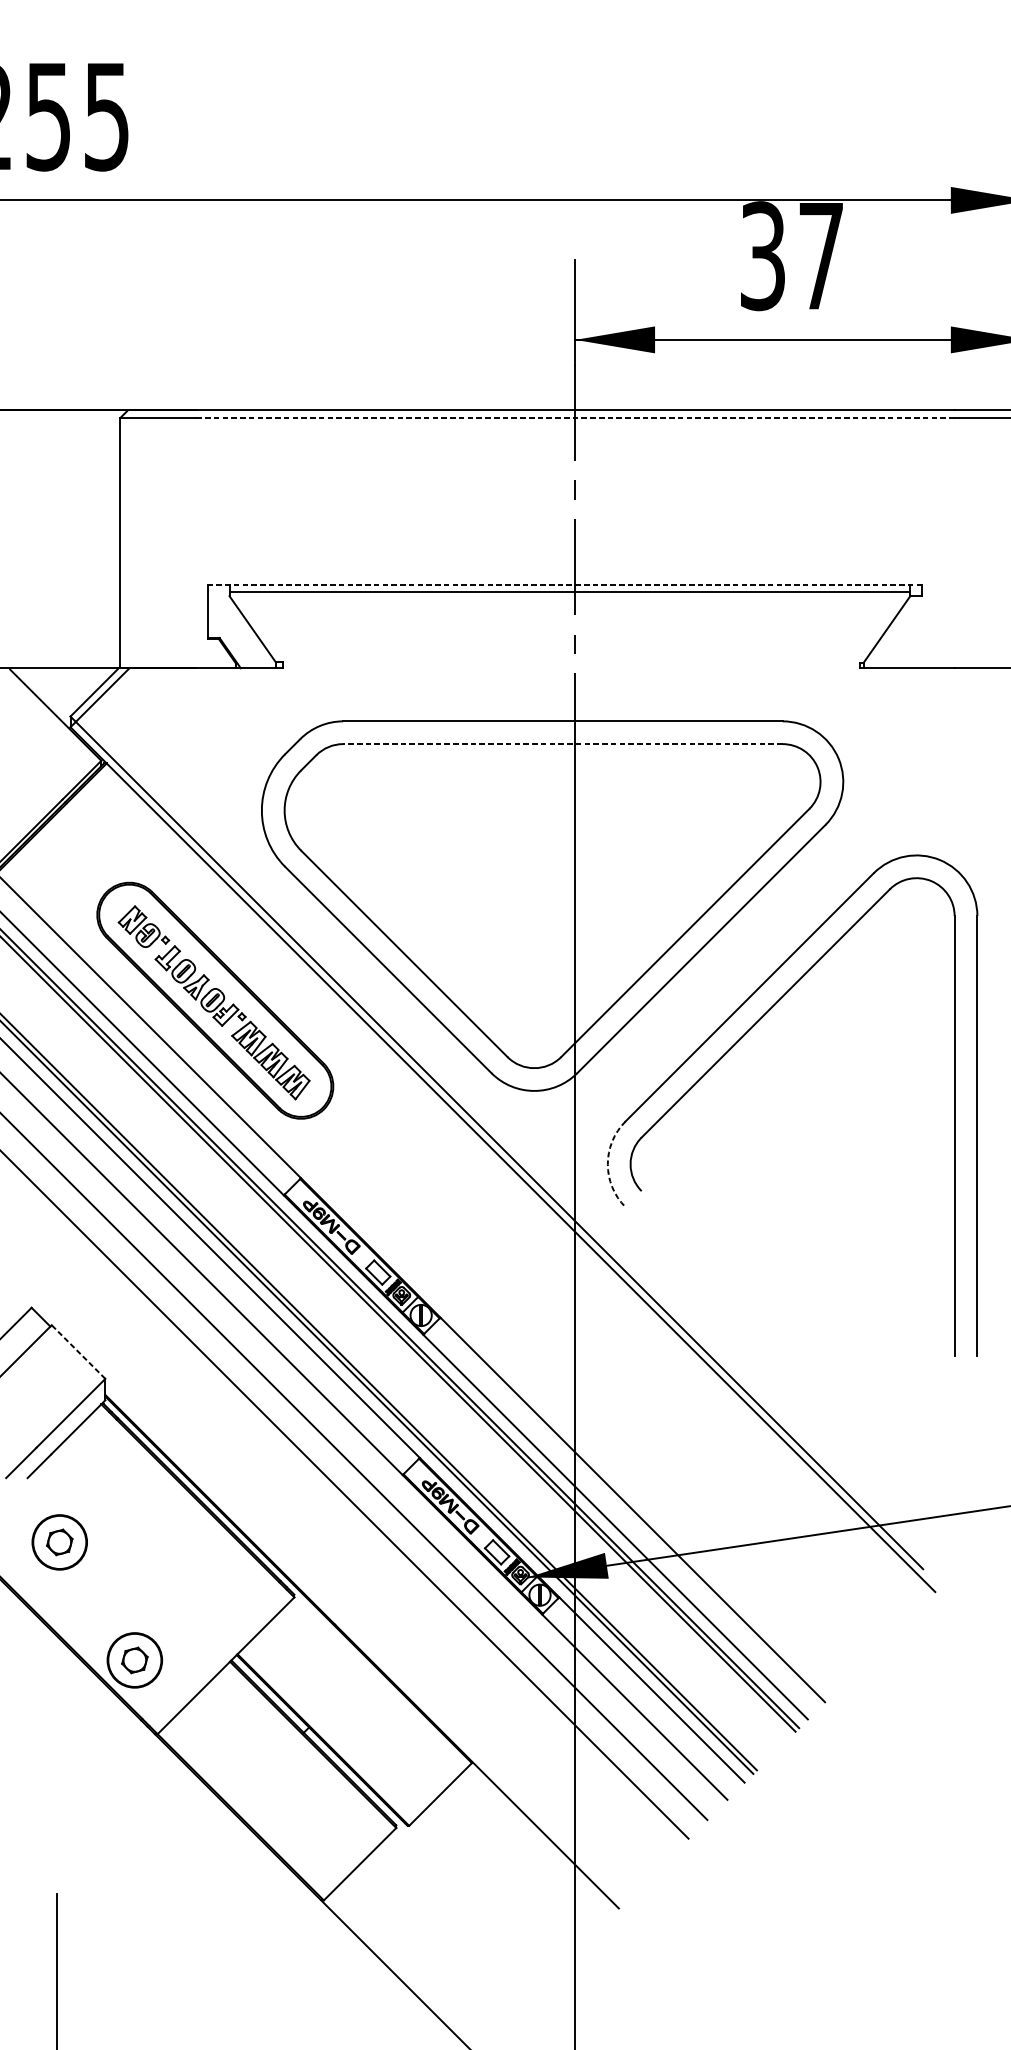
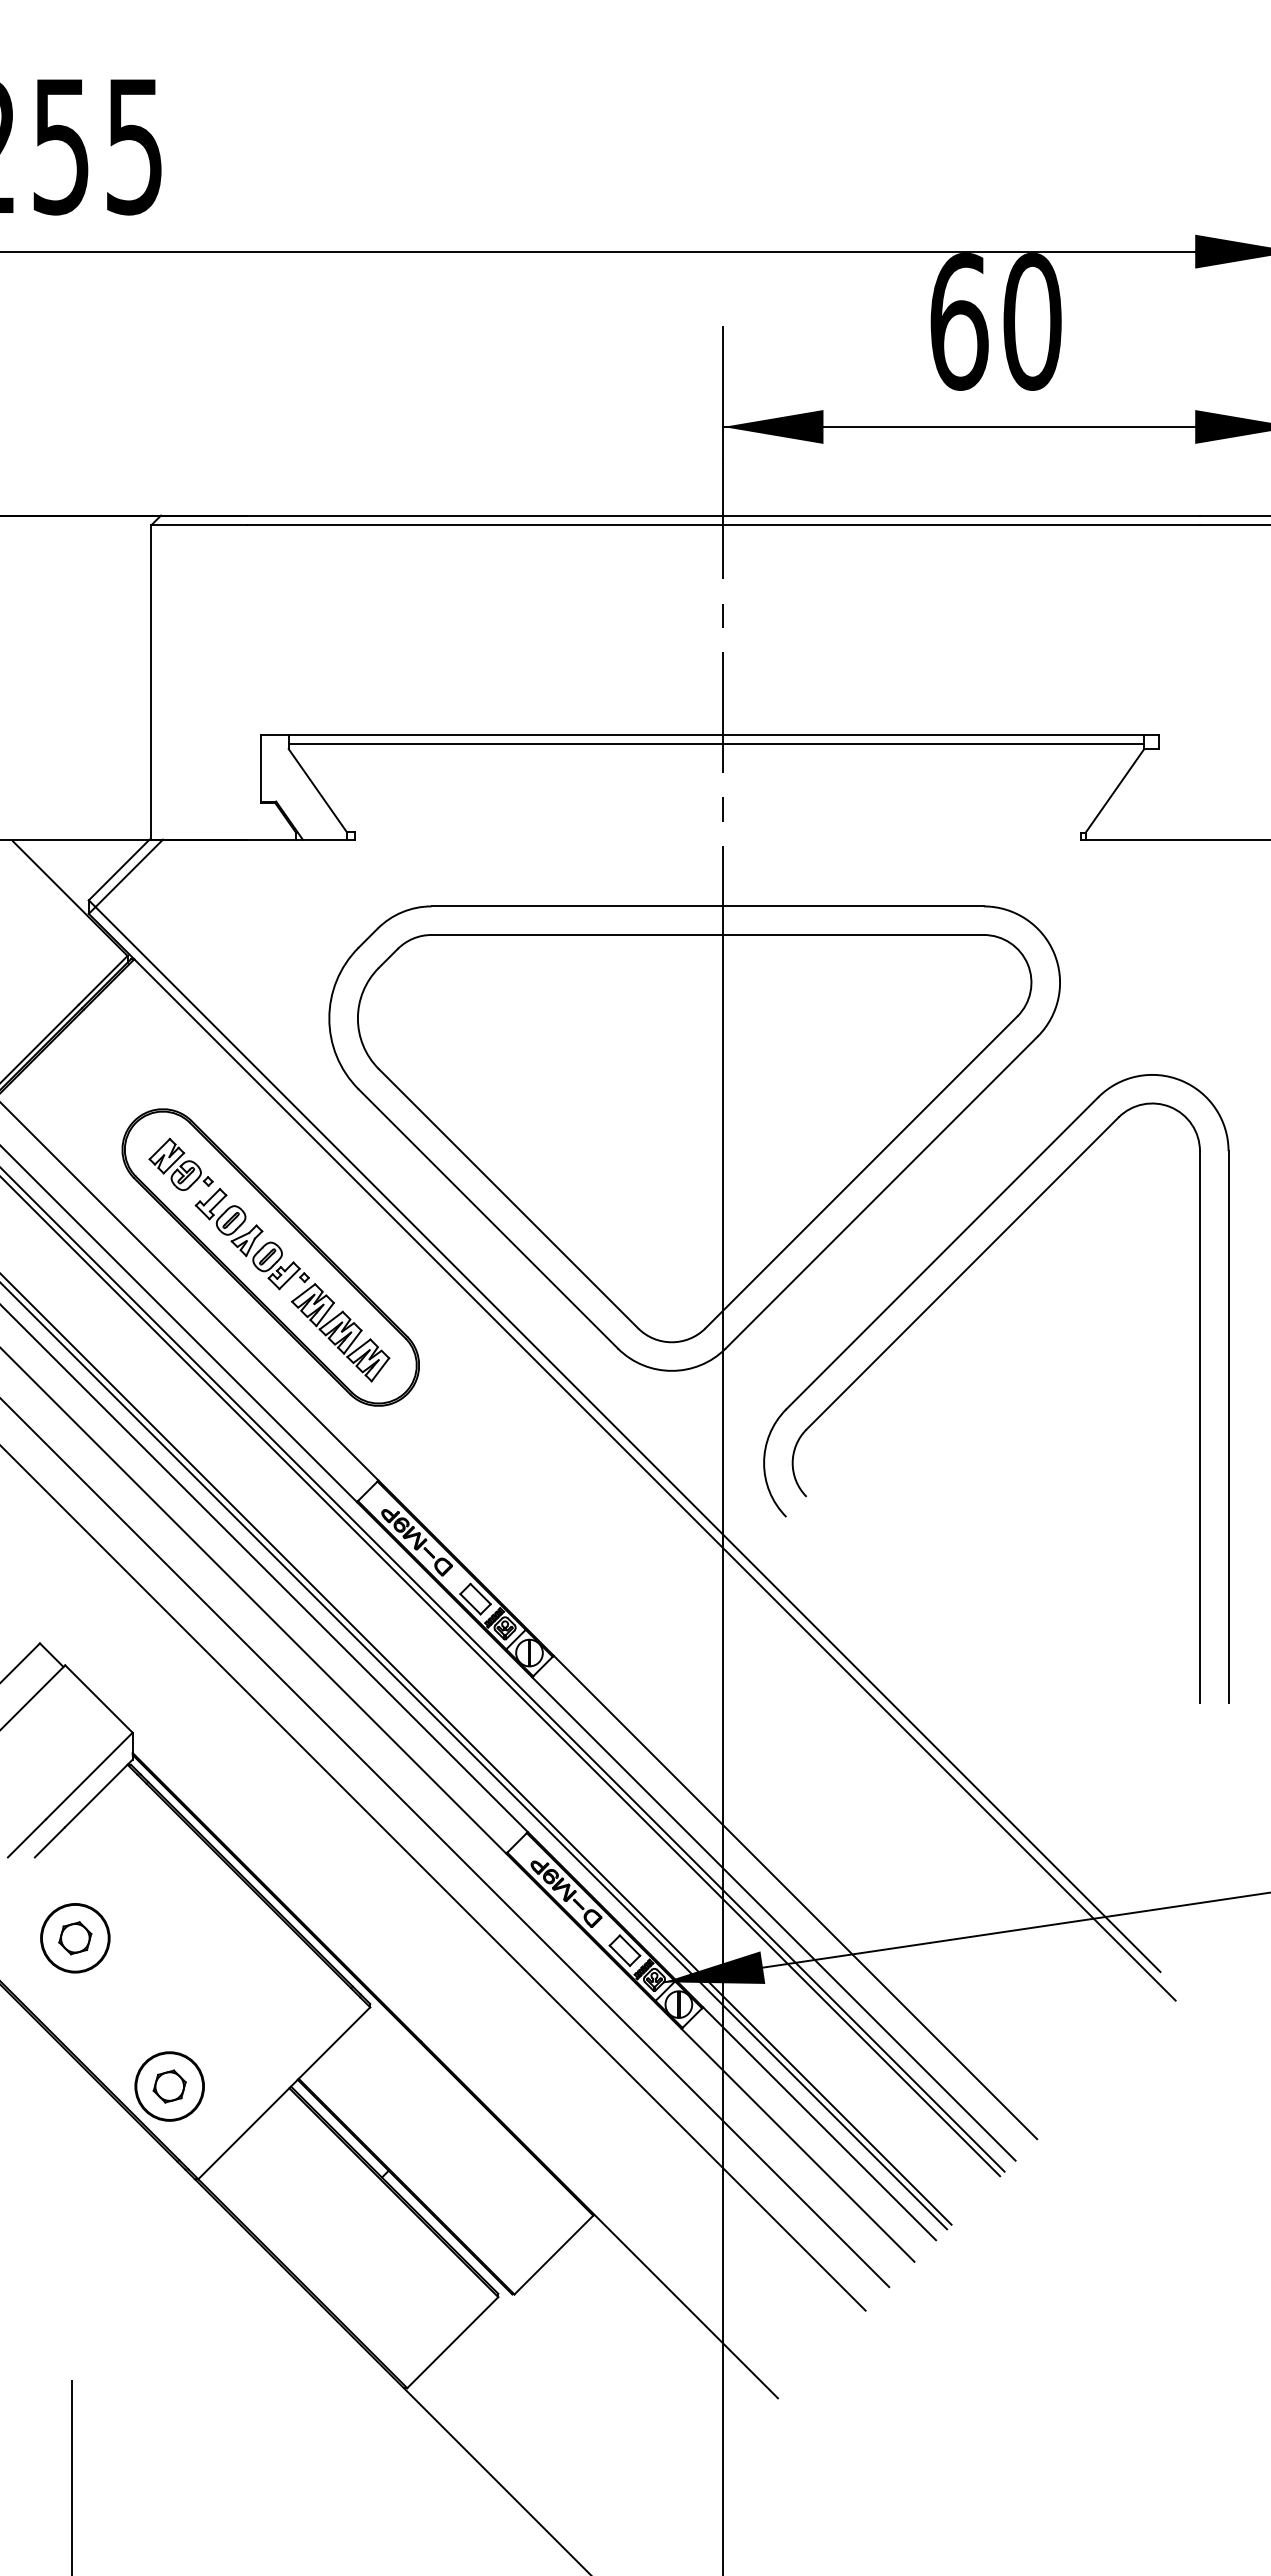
text: (791, 255) -> (995, 321), 37 -> 60
line: (575, 418) -> (723, 525), dashed -> solid
line: (565, 584) -> (710, 734), dashed -> solid
line: (562, 744) -> (707, 935), dashed -> solid
arc: (608, 1164) -> (764, 1463), dashed -> solid
line: (78, 1352) -> (98, 1699), dashed -> solid

